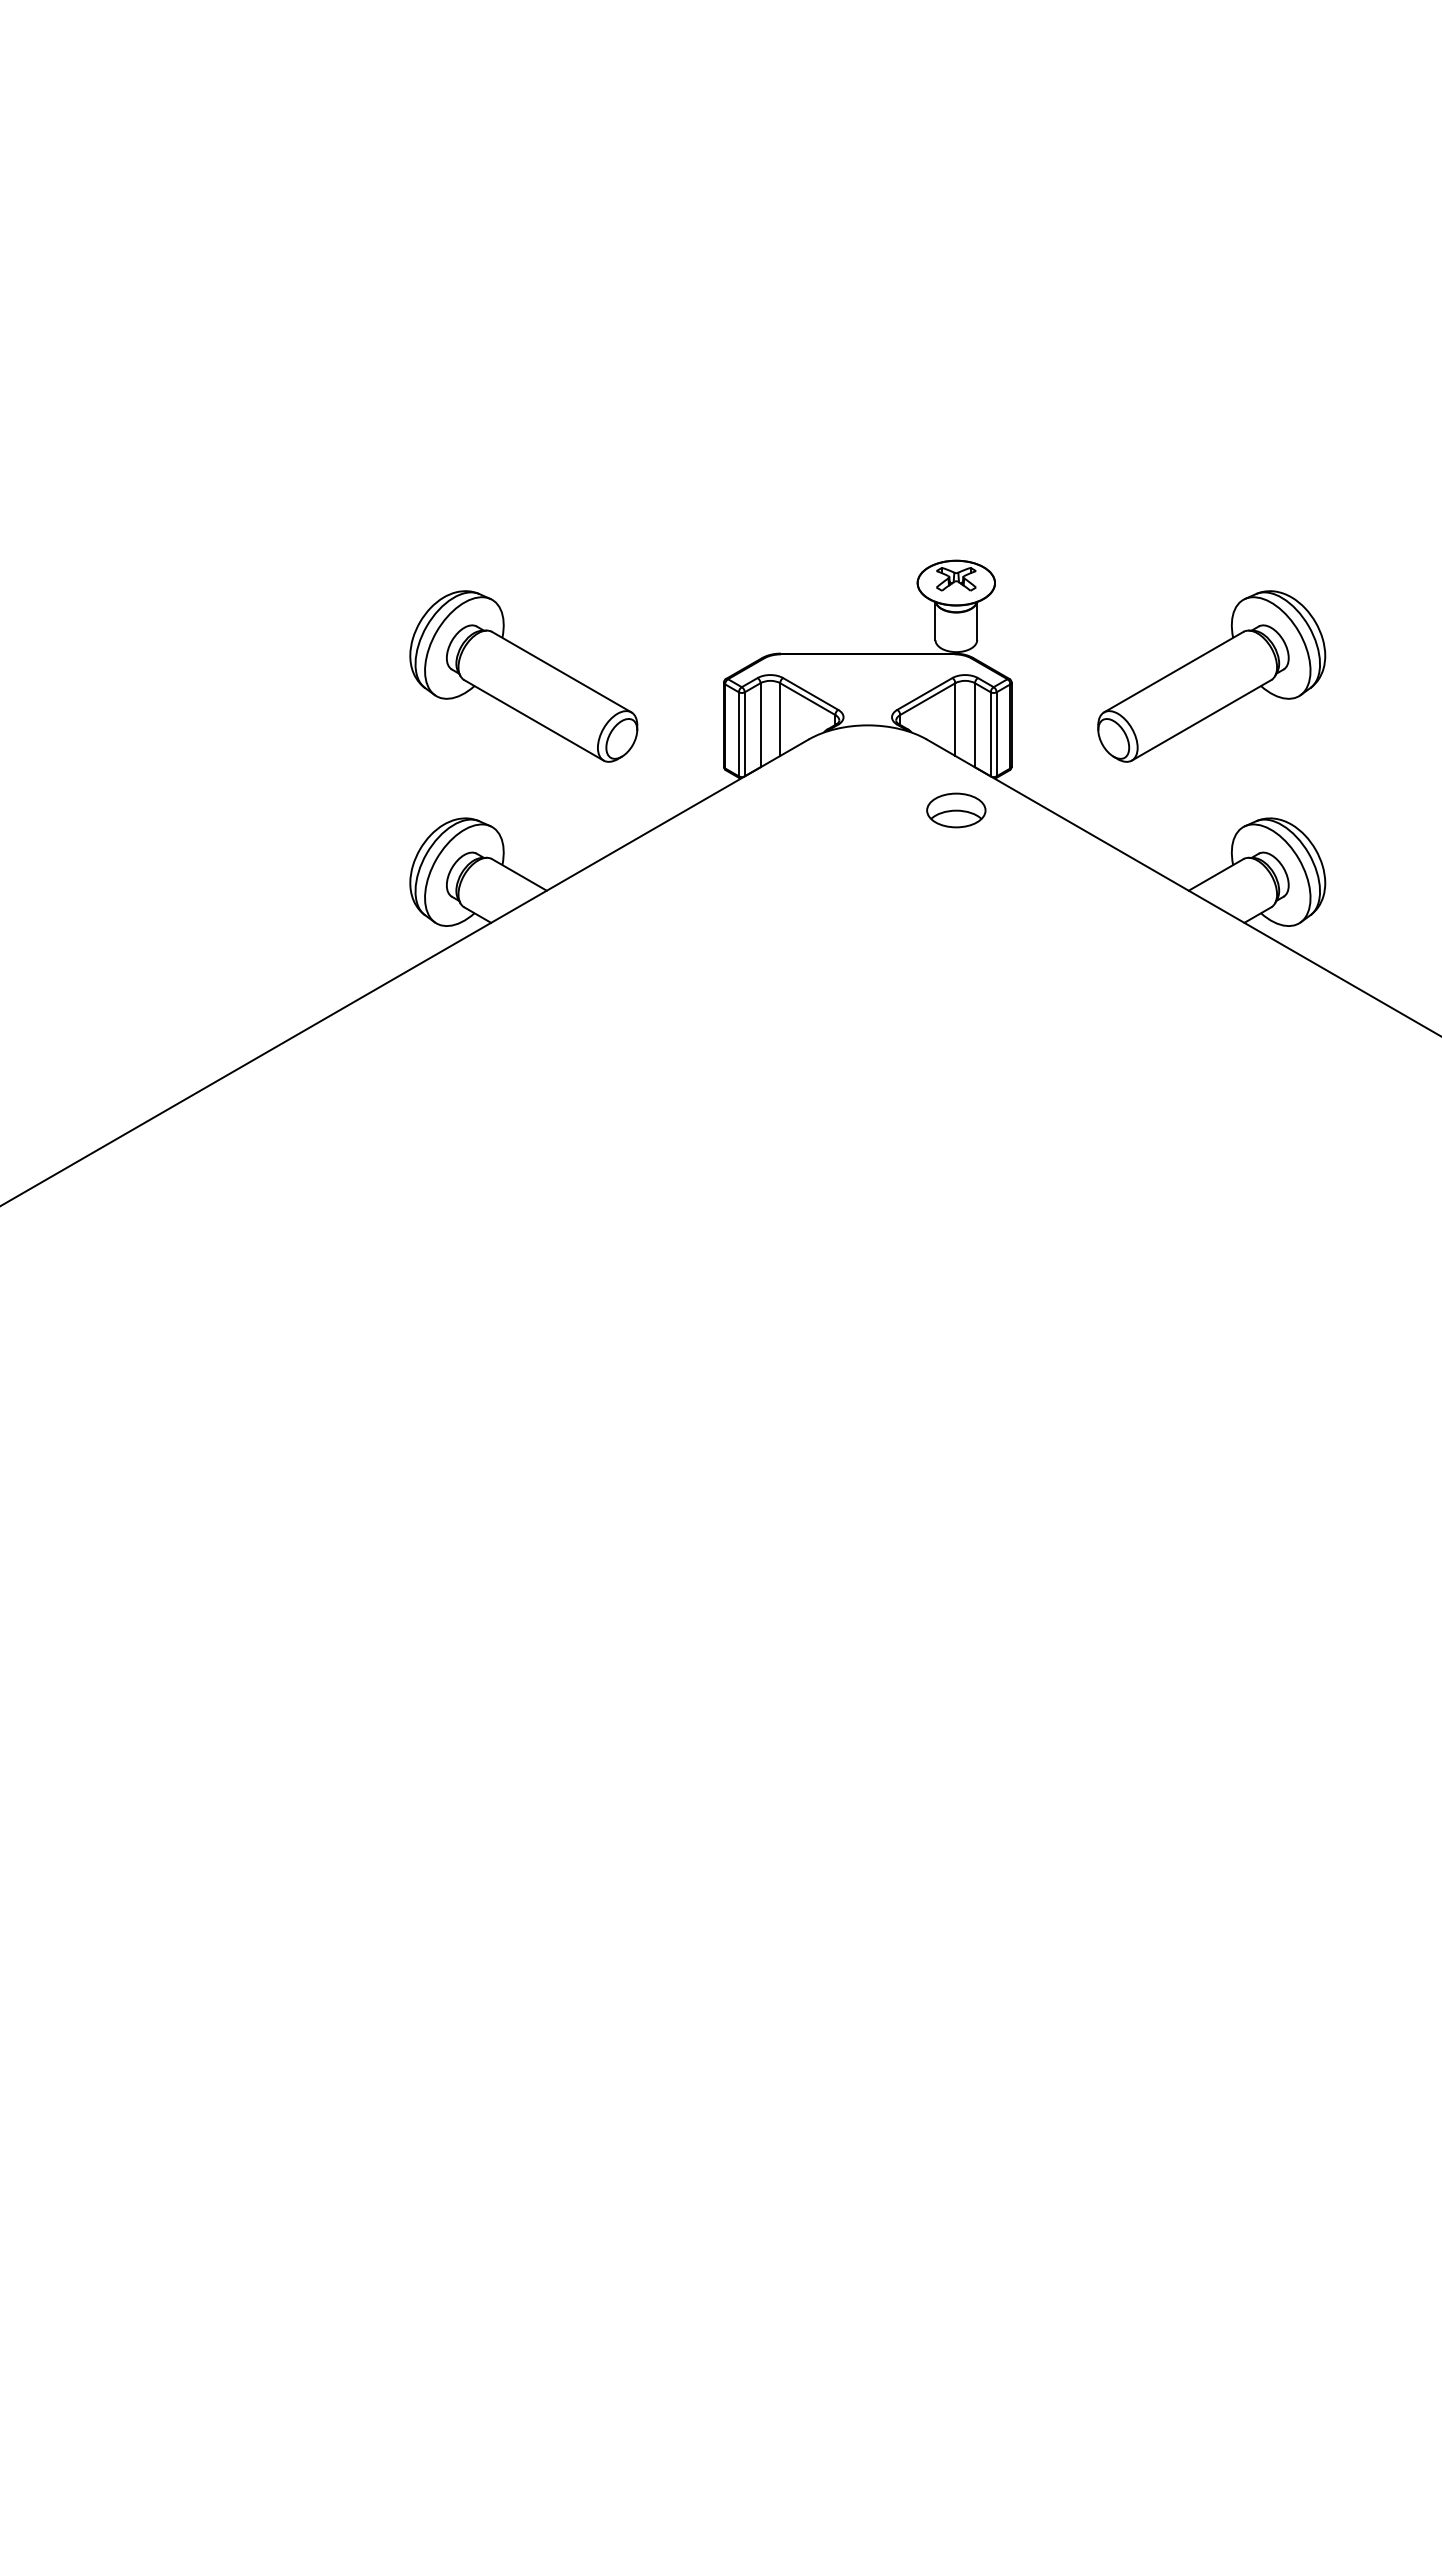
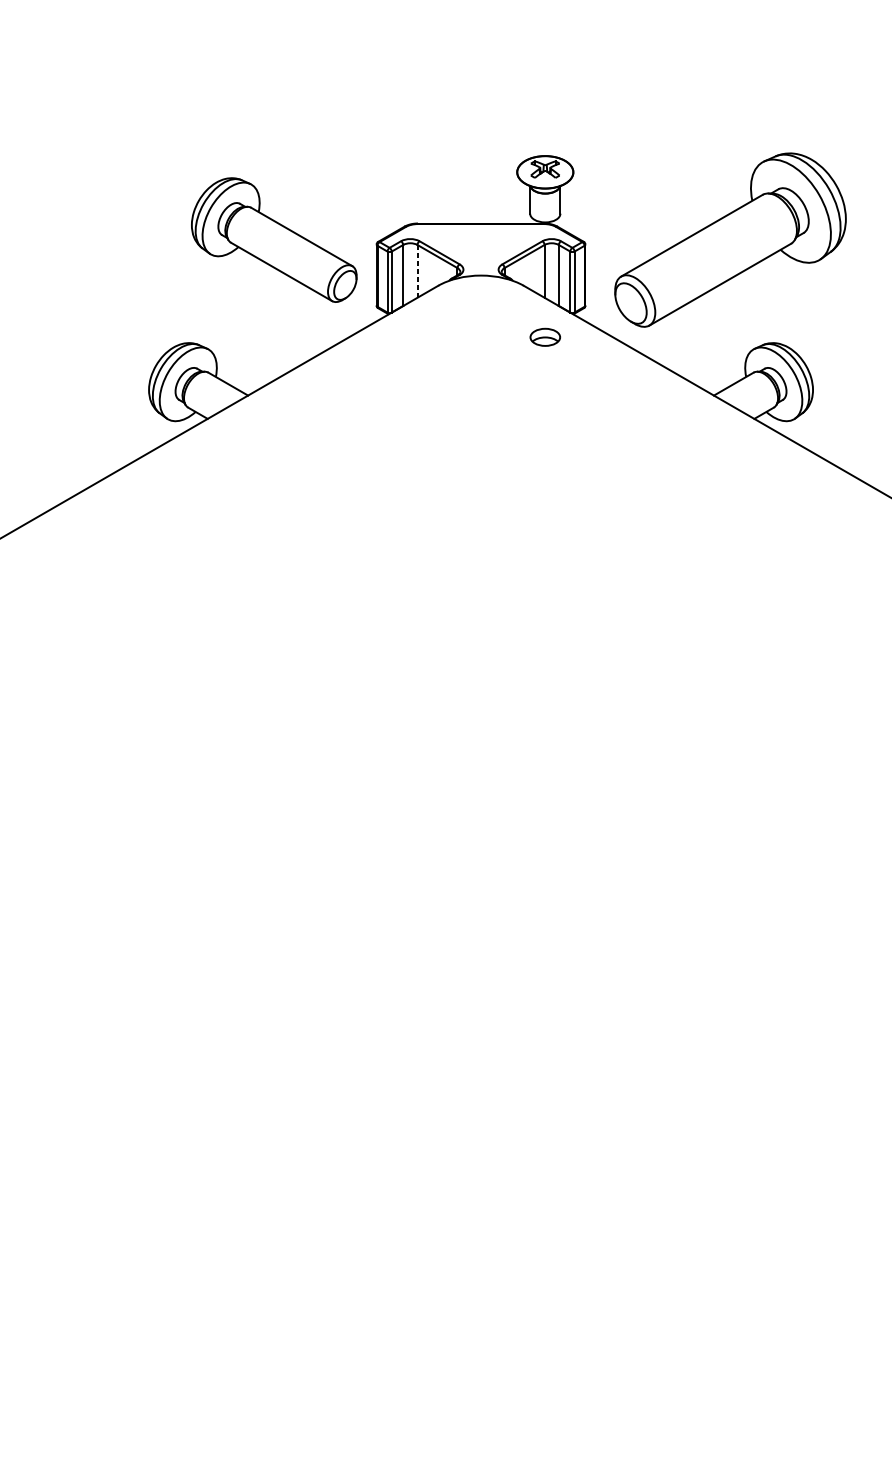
part: (523, 676) -> (274, 240), moved
part: (1211, 676) -> (730, 240), size x1.4
line: (780, 720) -> (417, 272), solid -> dashed
part: (956, 810) -> (545, 337), size x0.7

